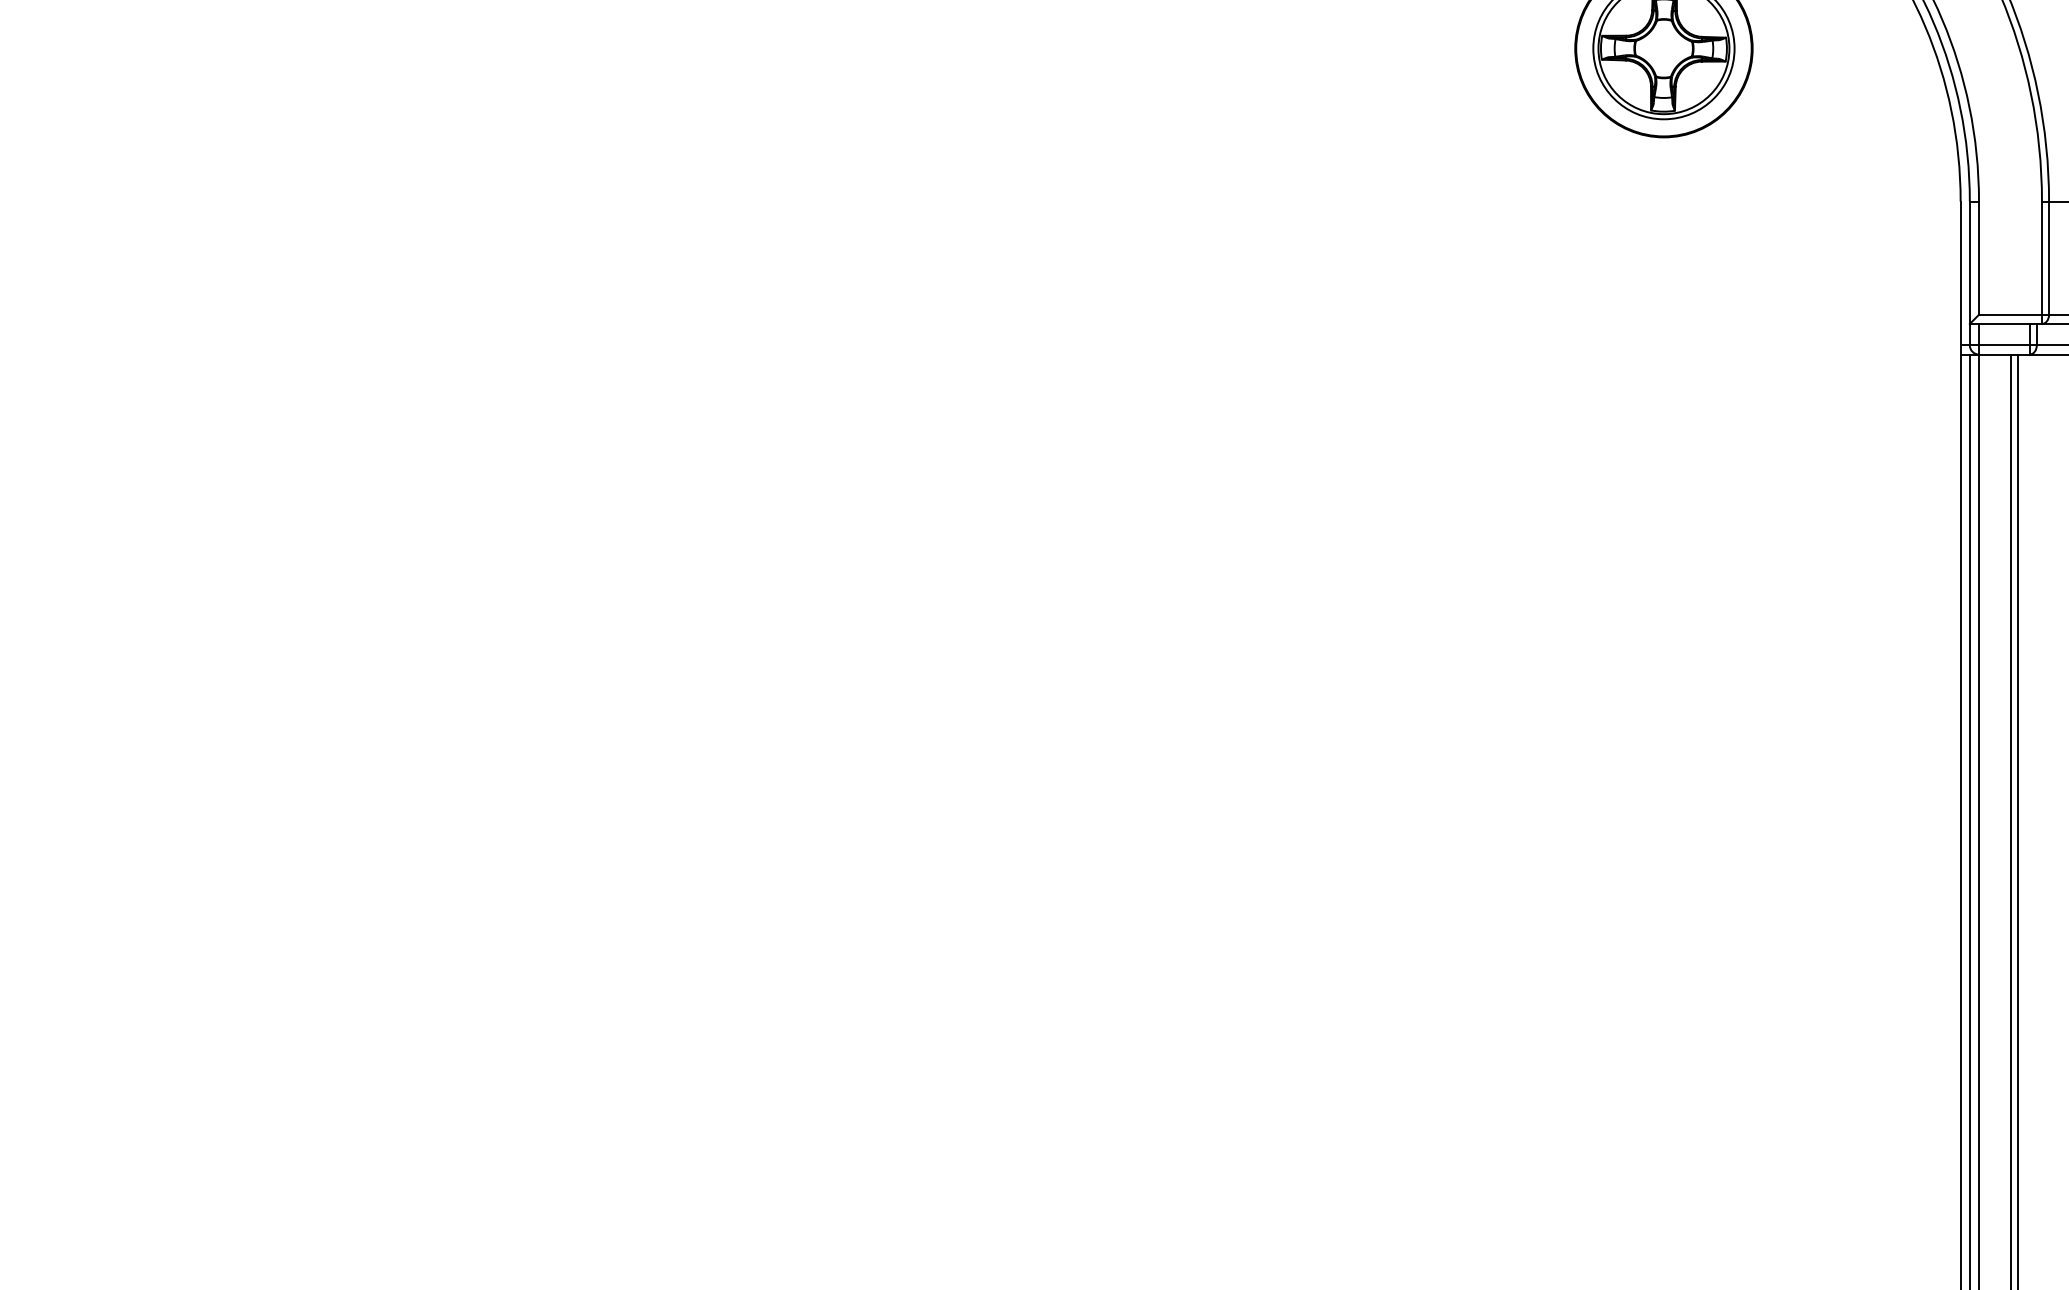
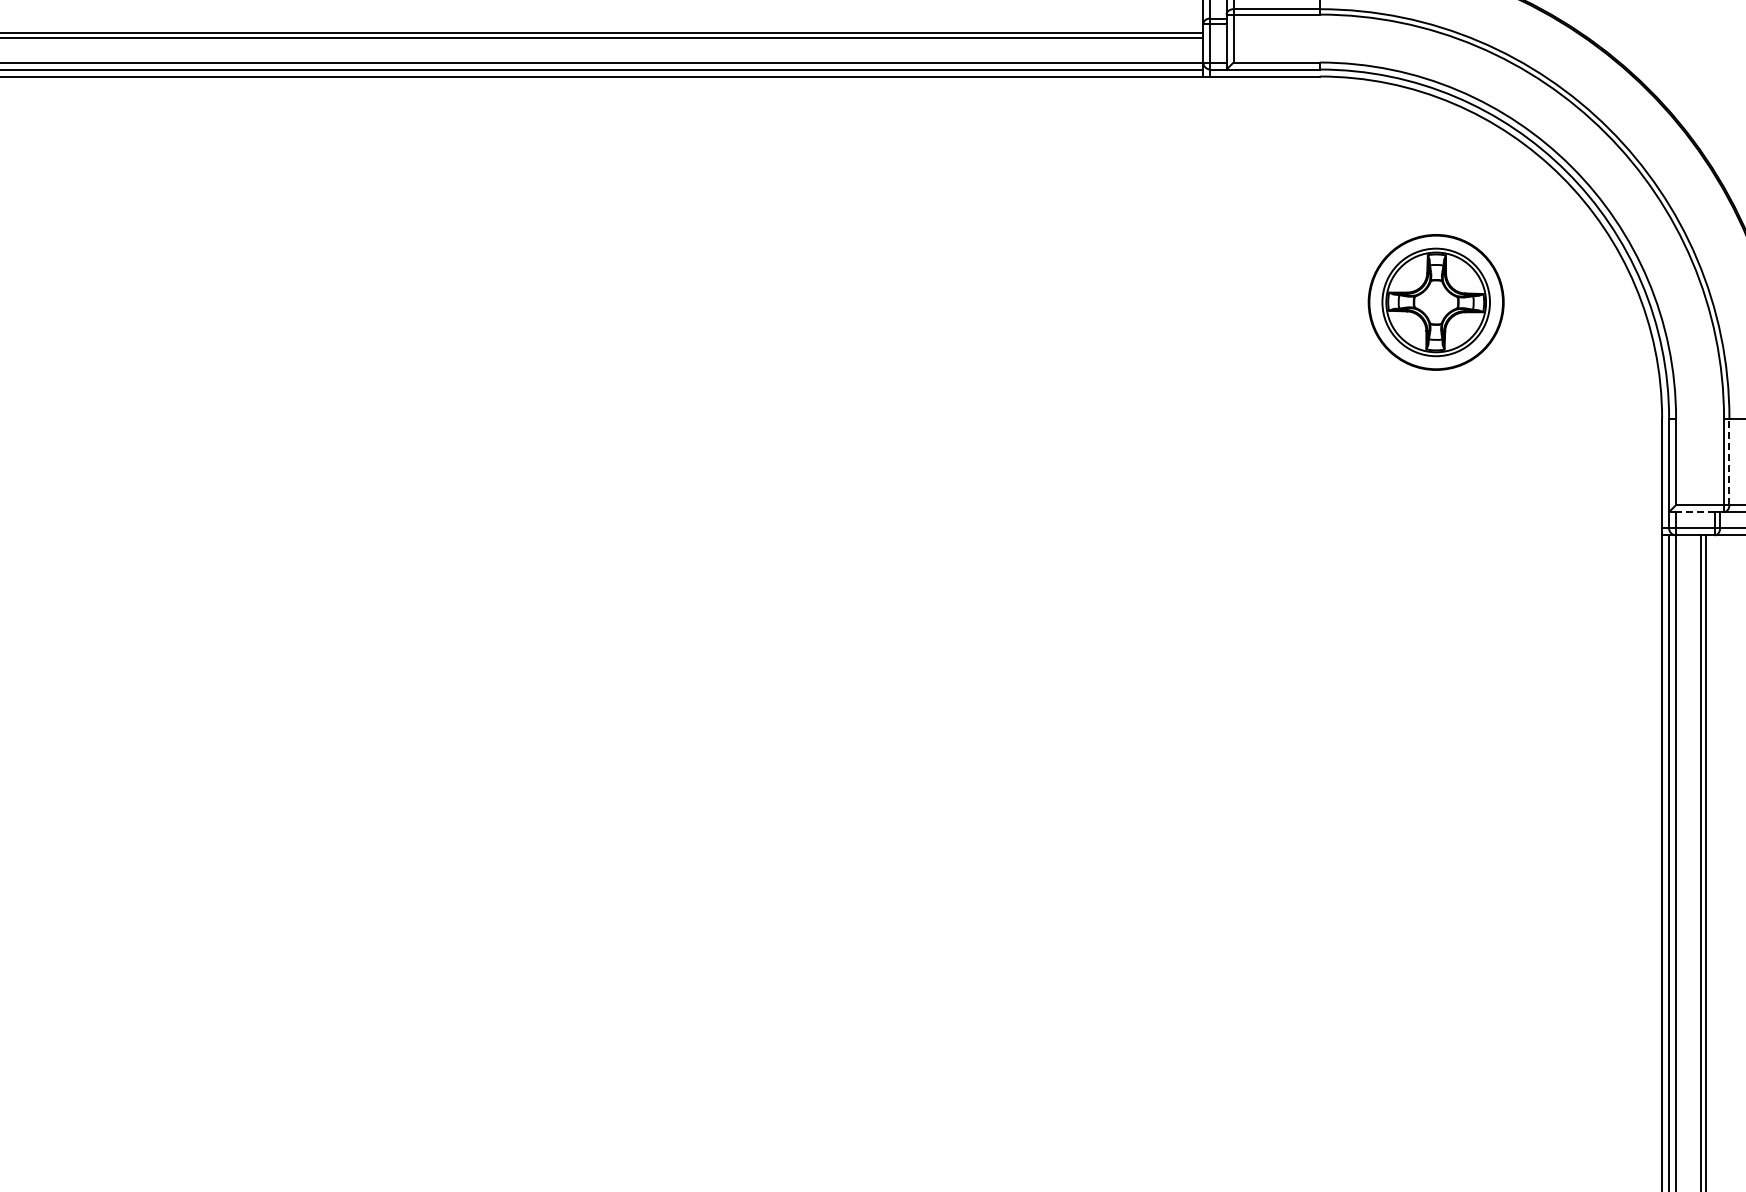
line: (2049, 257) -> (1729, 461), solid -> dashed
line: (2003, 324) -> (1694, 512), solid -> dashed

